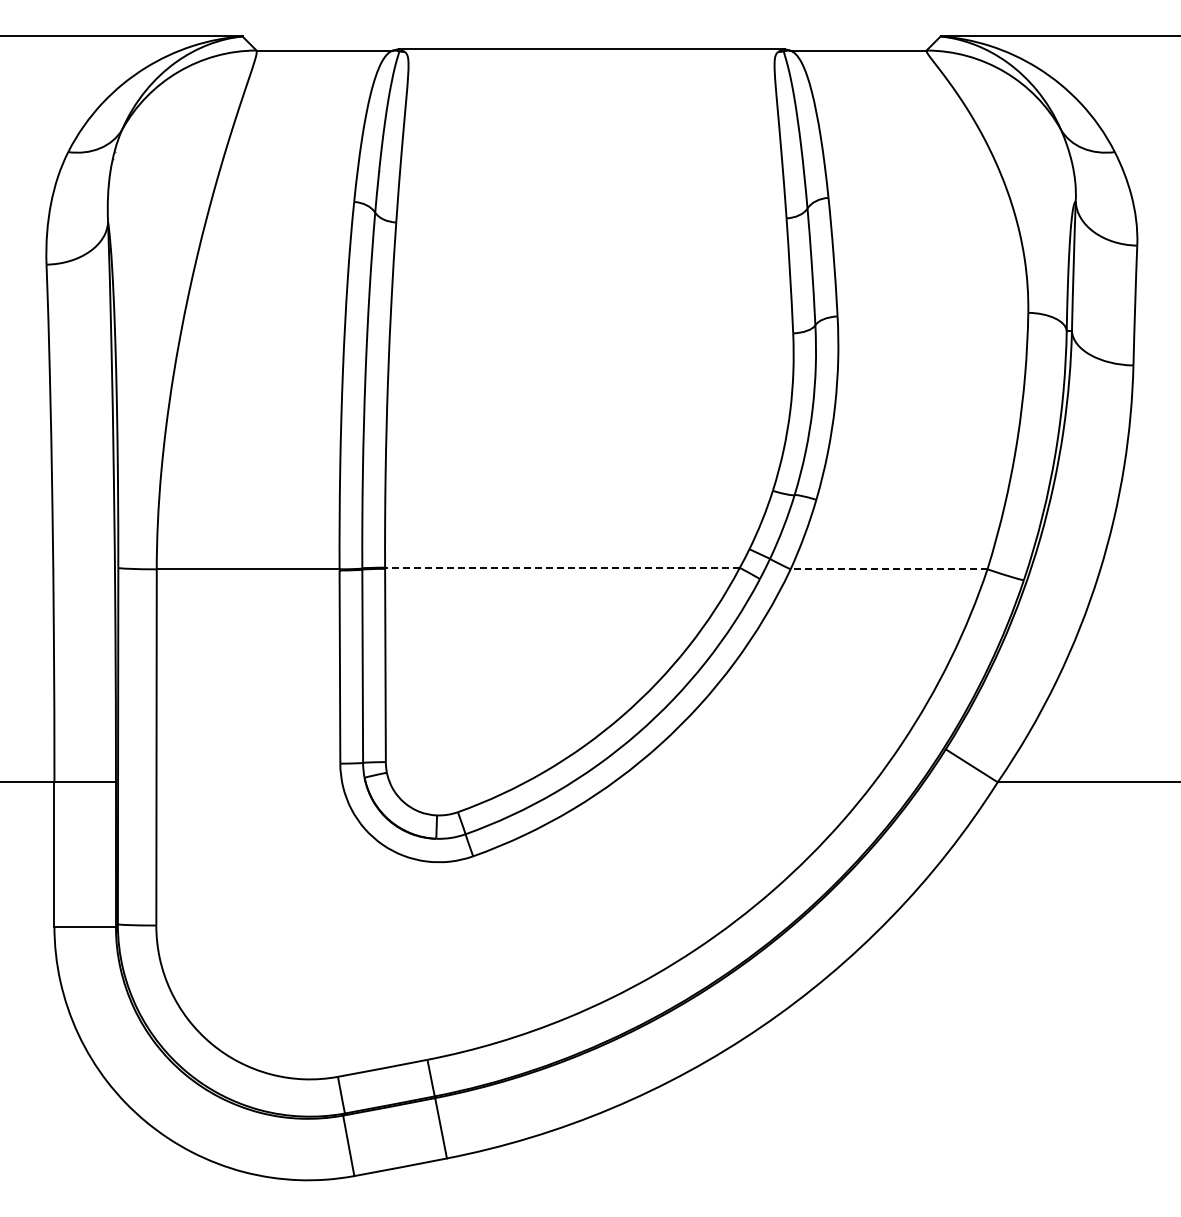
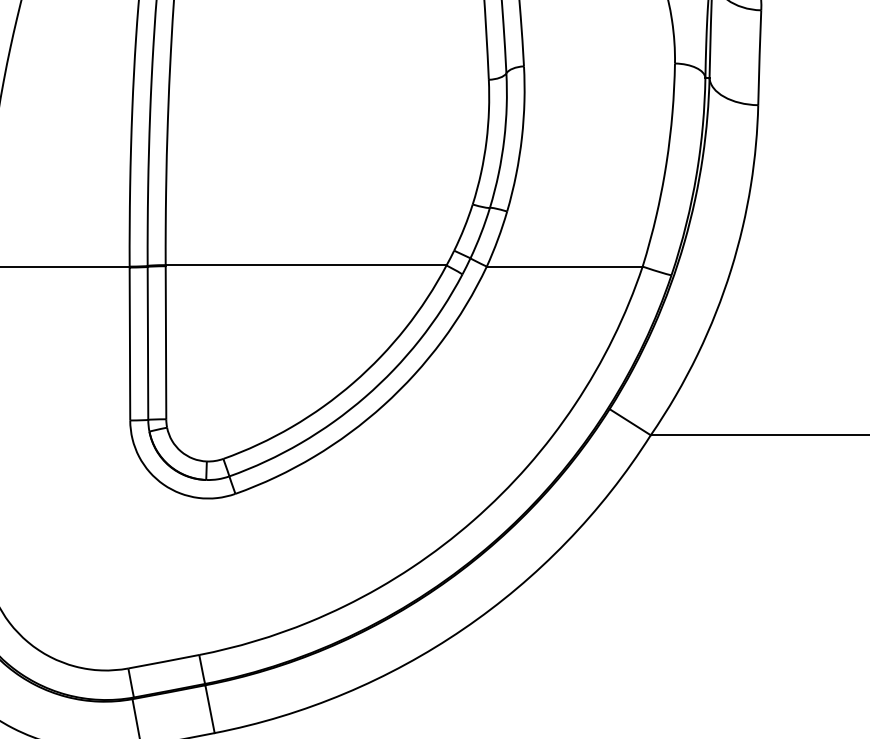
line: (561, 567) -> (305, 265), dashed -> solid
line: (888, 569) -> (564, 266), dashed -> solid

